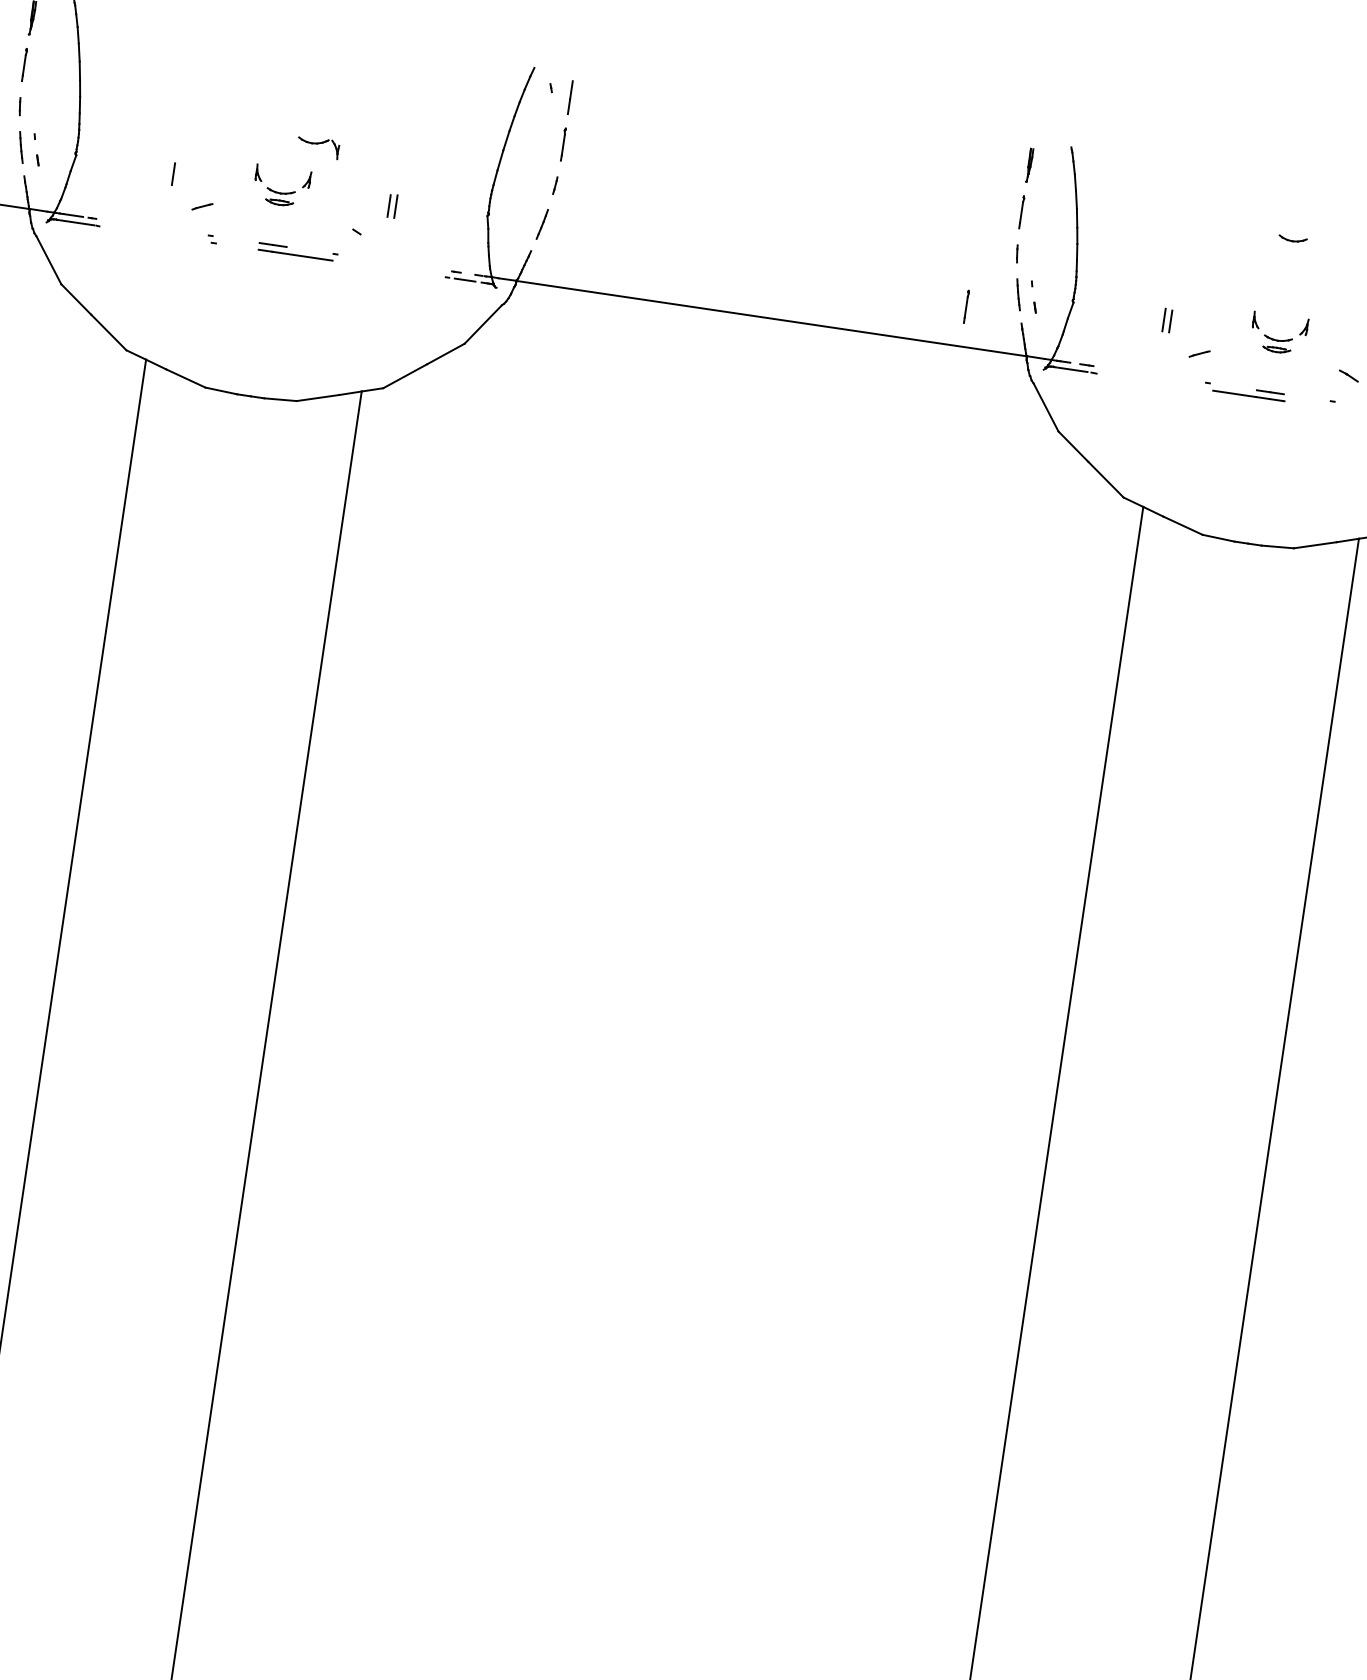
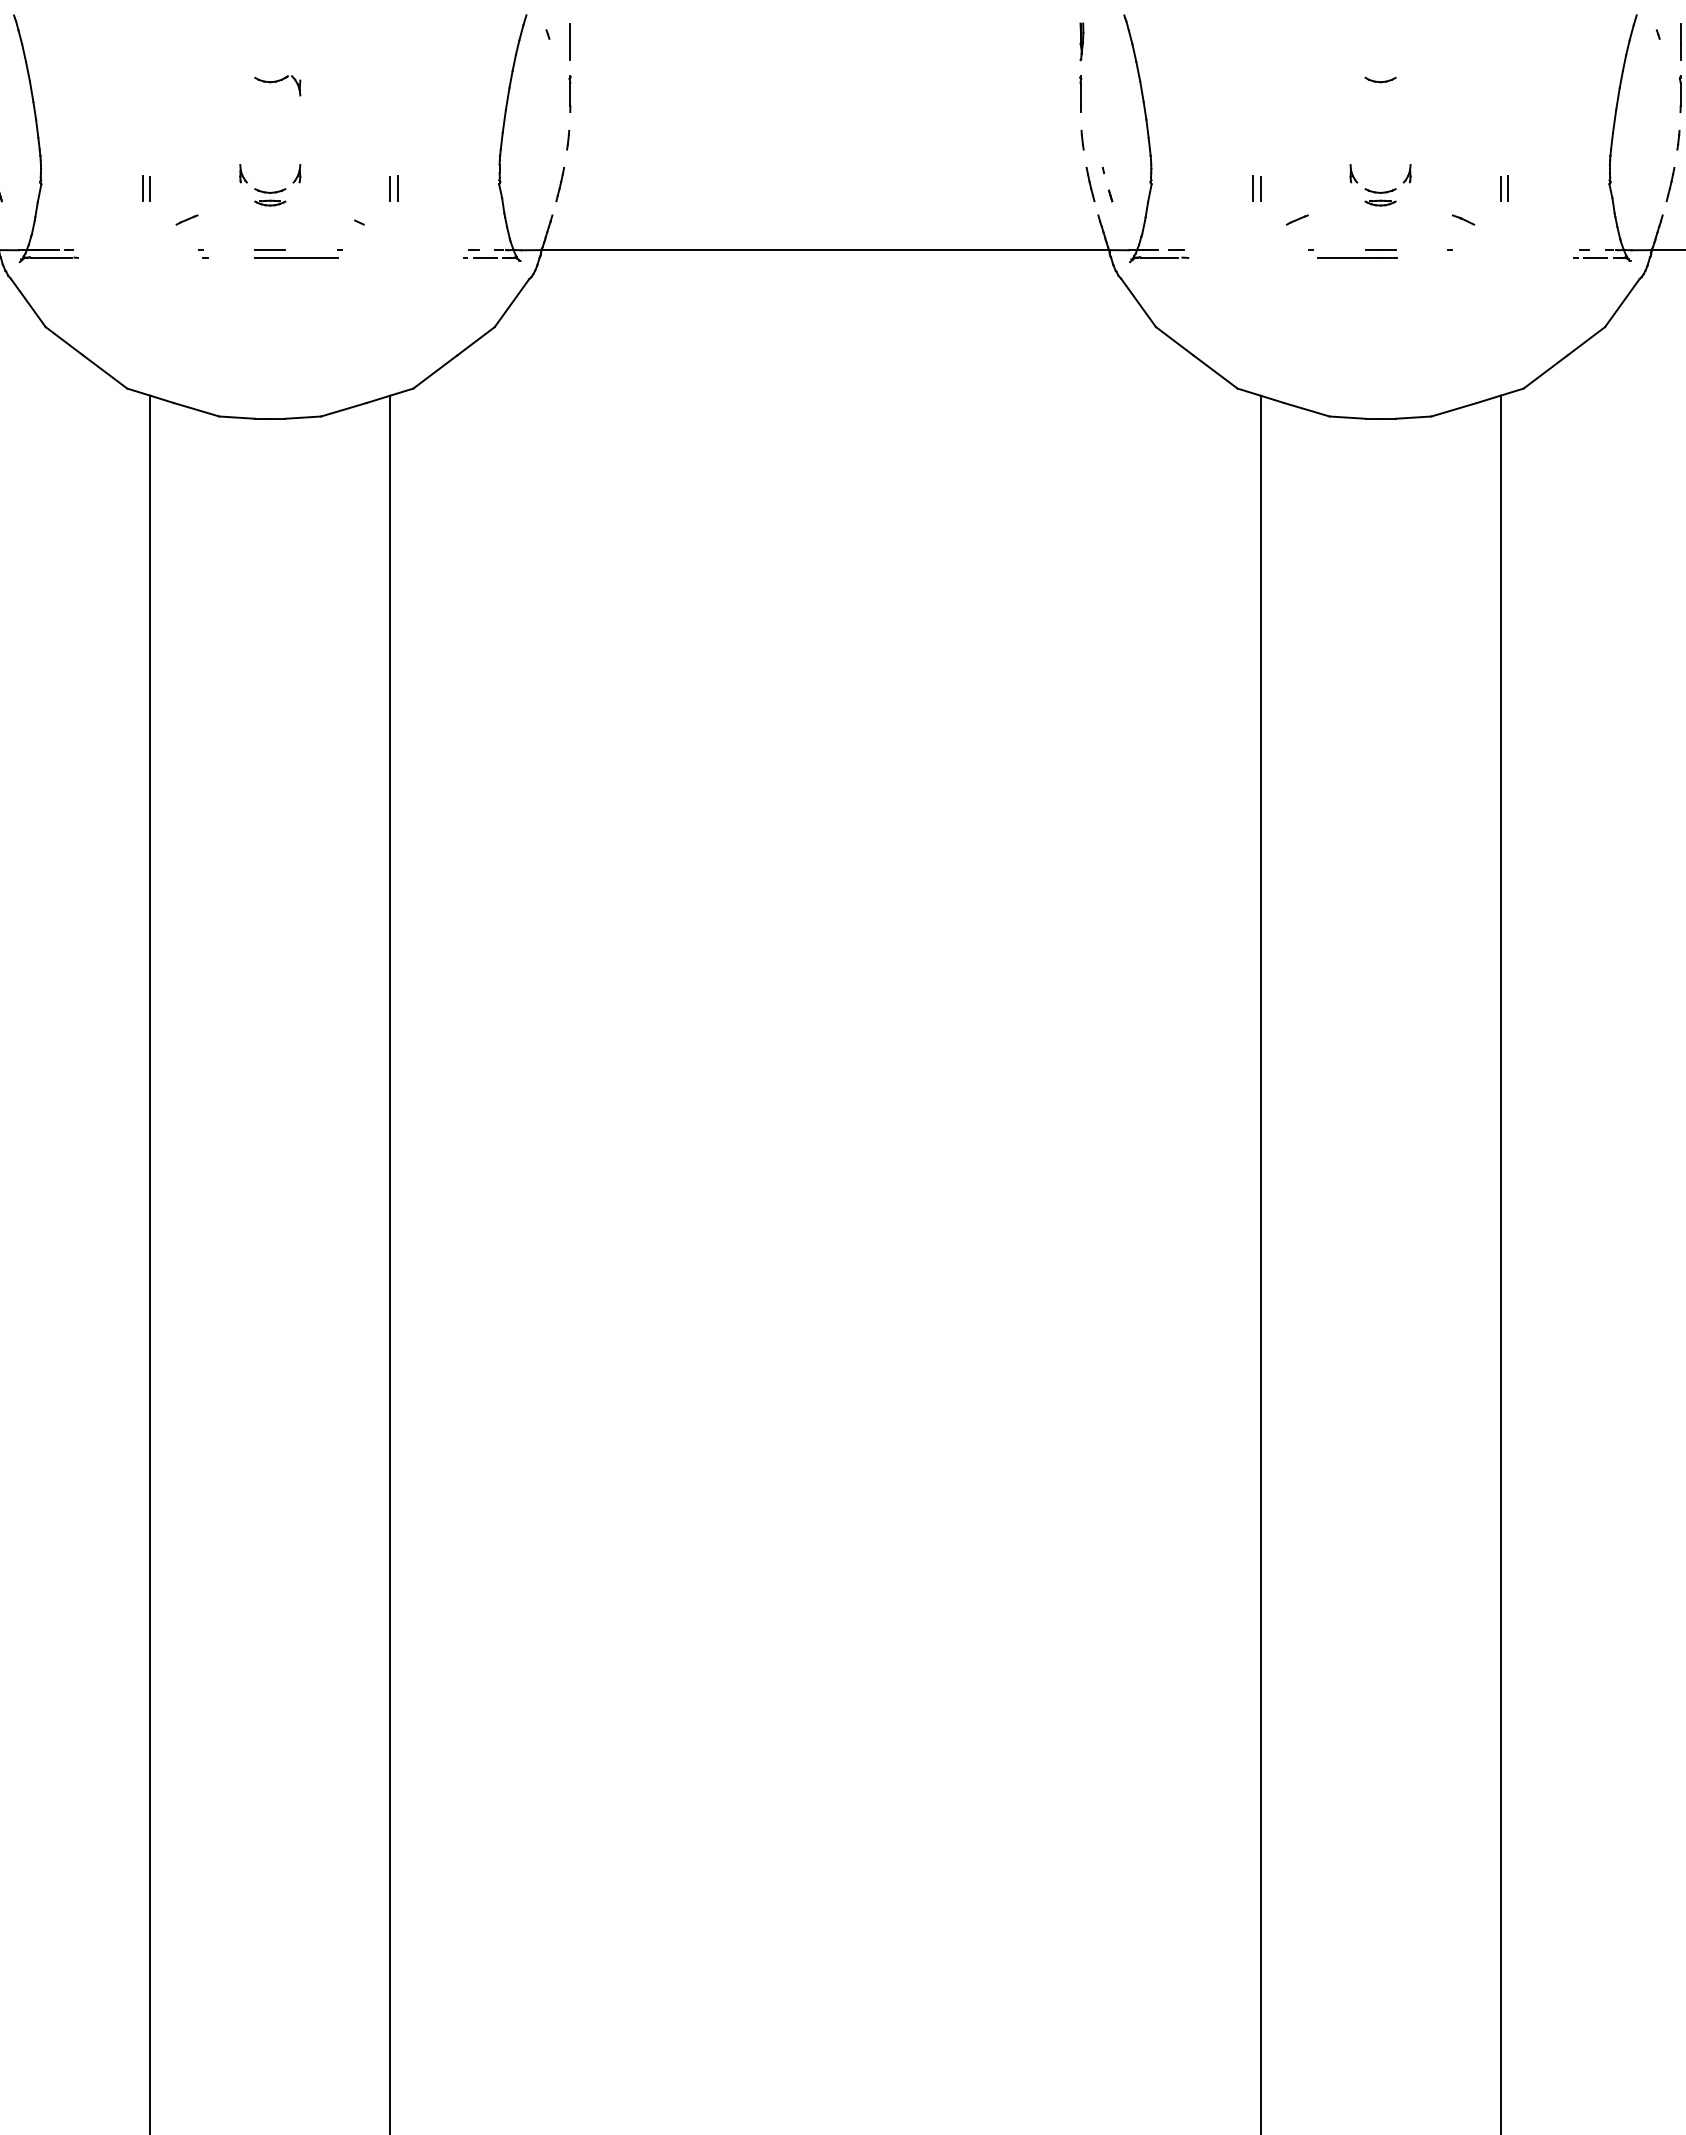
part: (318, 147) -> (277, 85), moved
line: (166, 172) -> (142, 188), added
part: (966, 306) -> (1035, 205), removed

